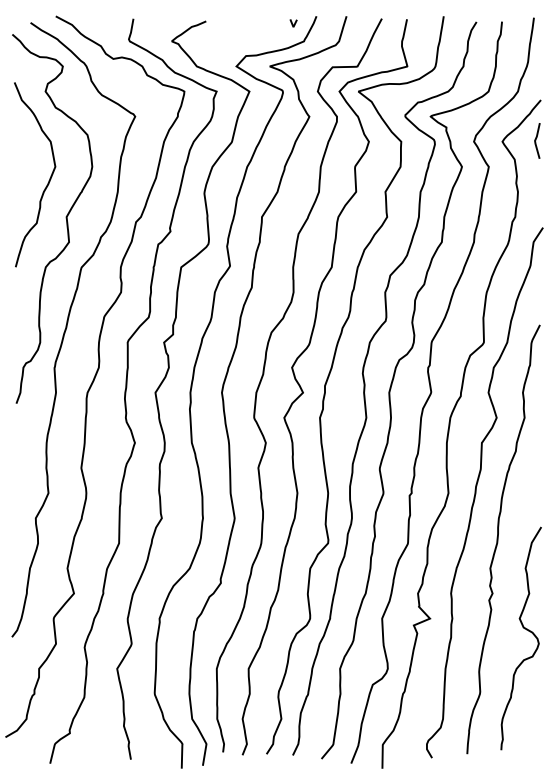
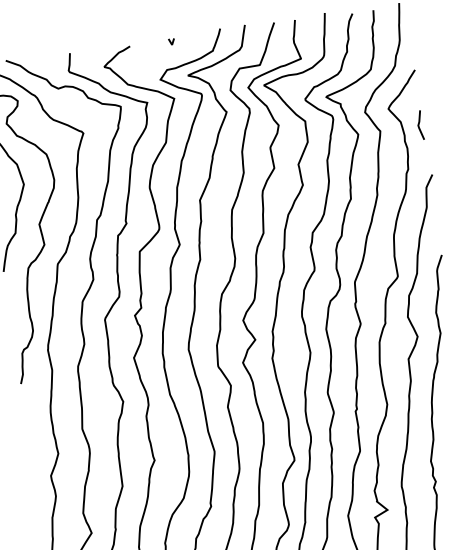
line: (292, 23) -> (170, 42), moved
line: (536, 140) -> (419, 125), moved

